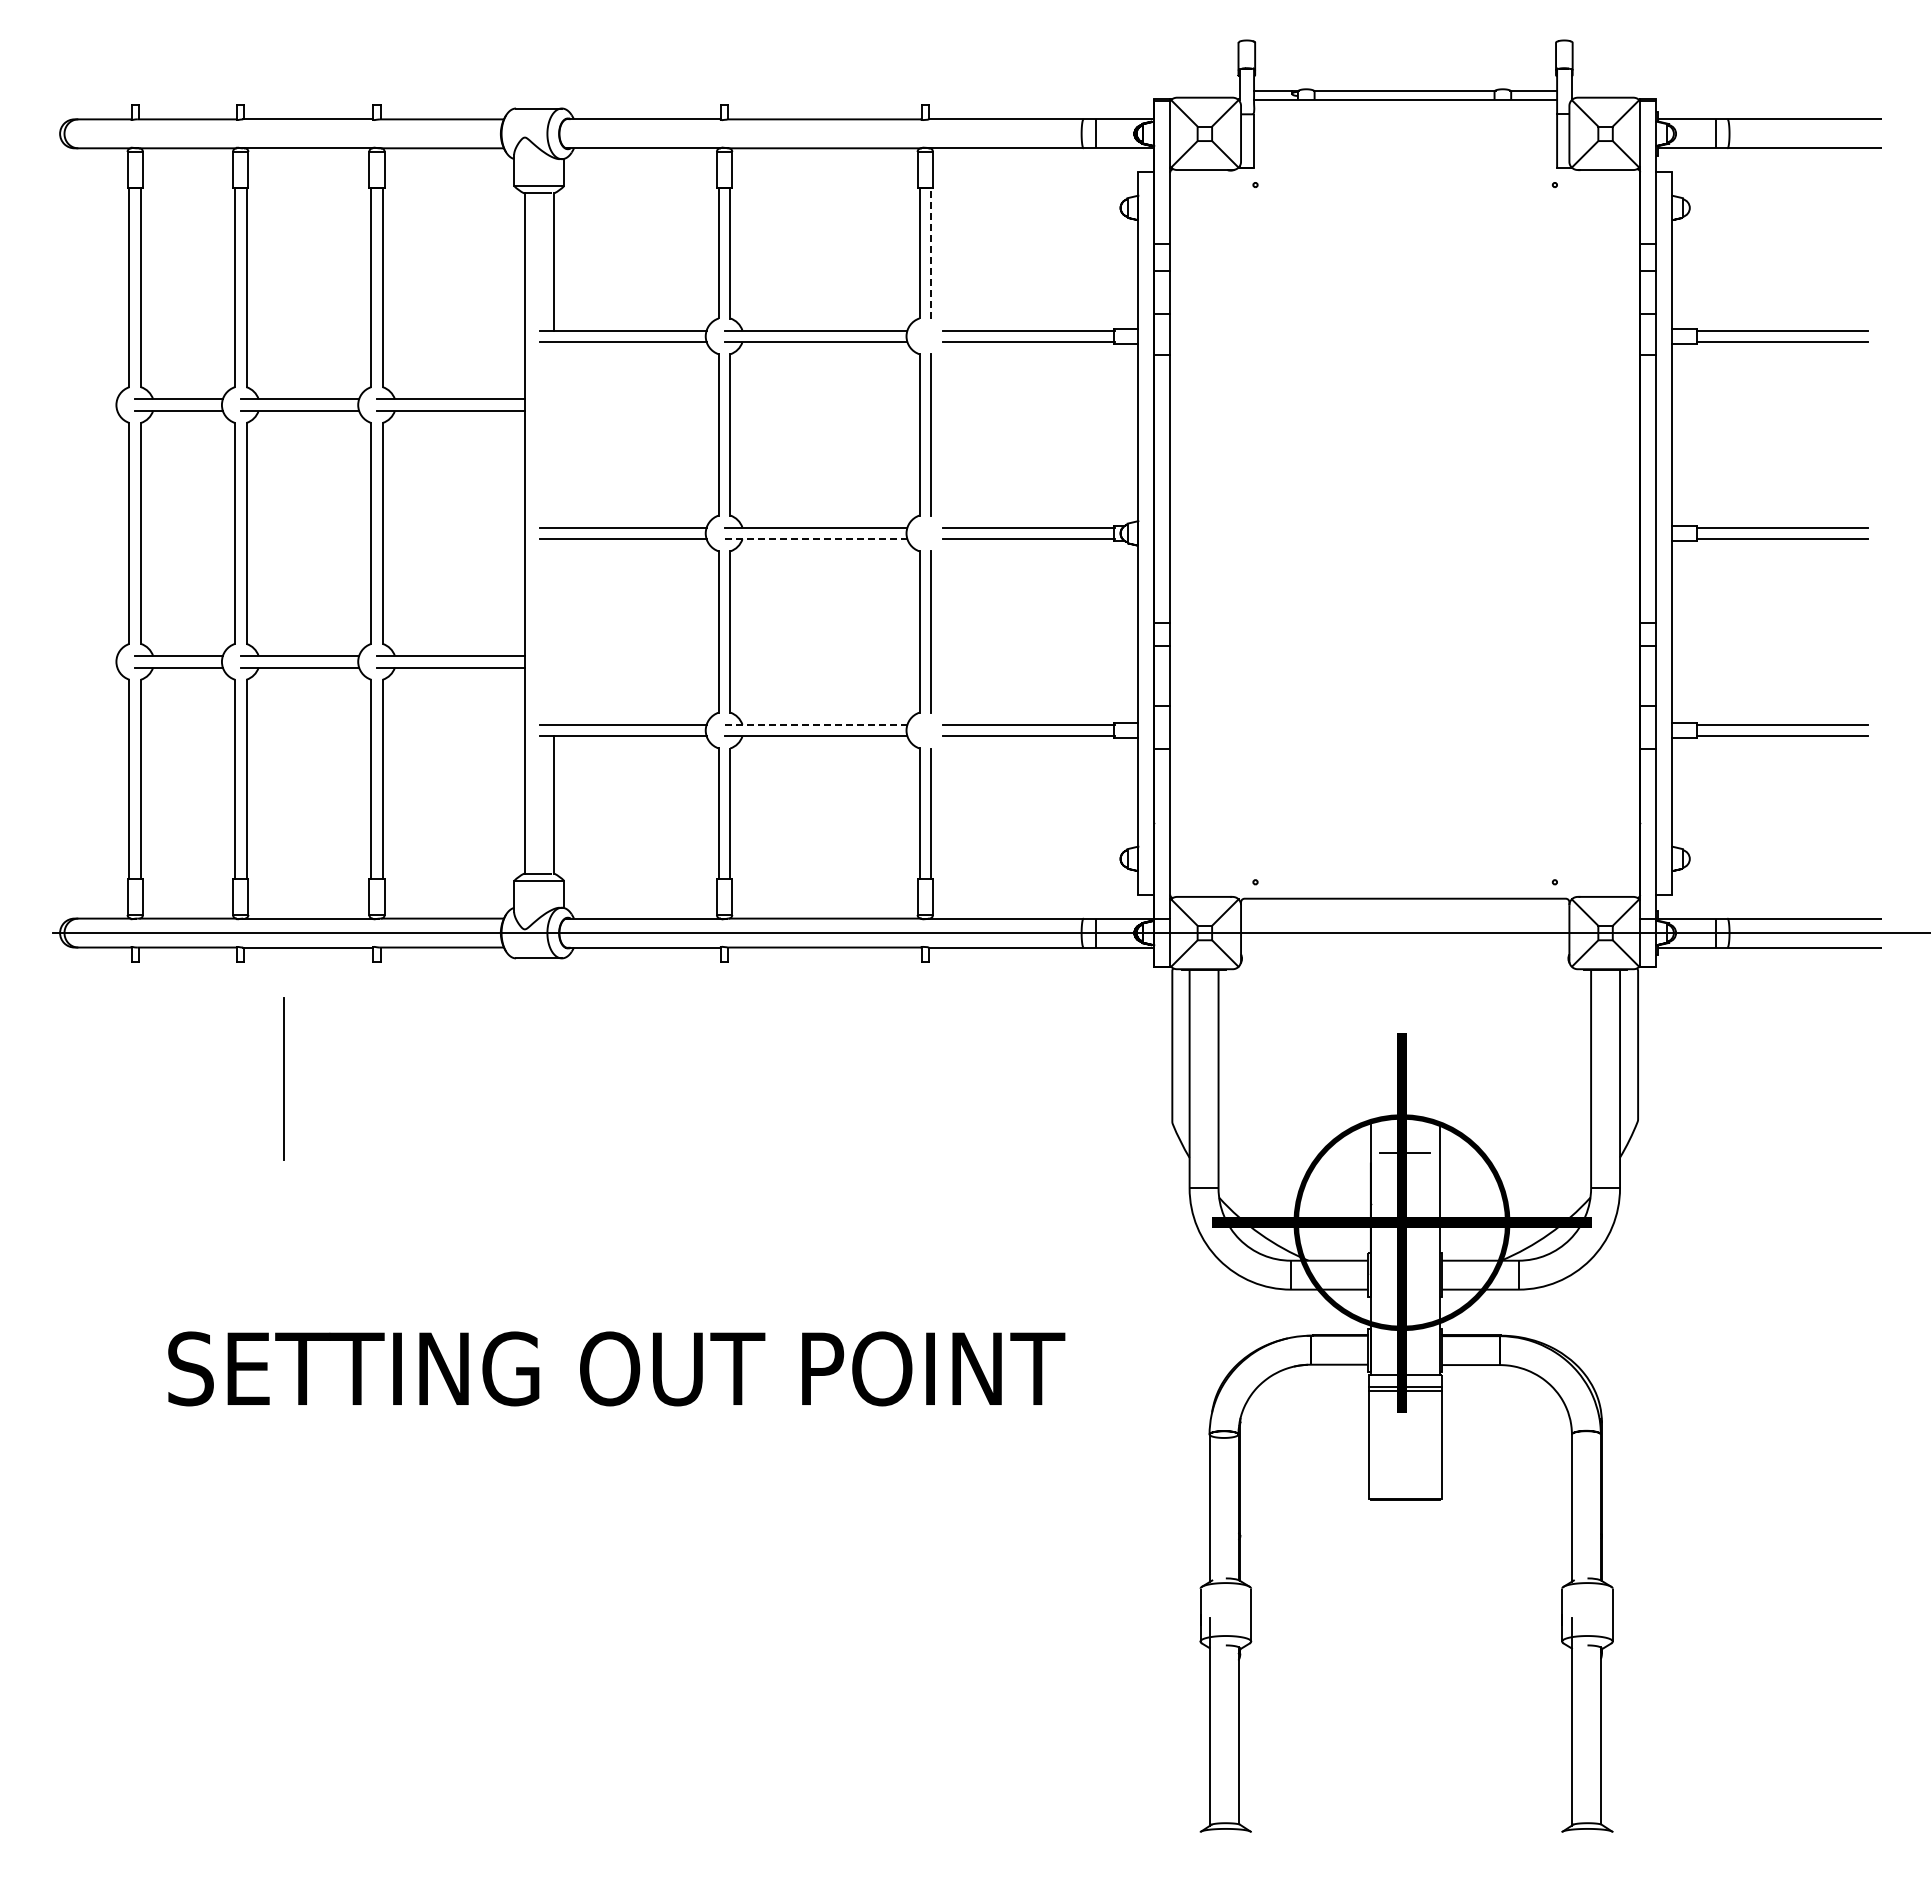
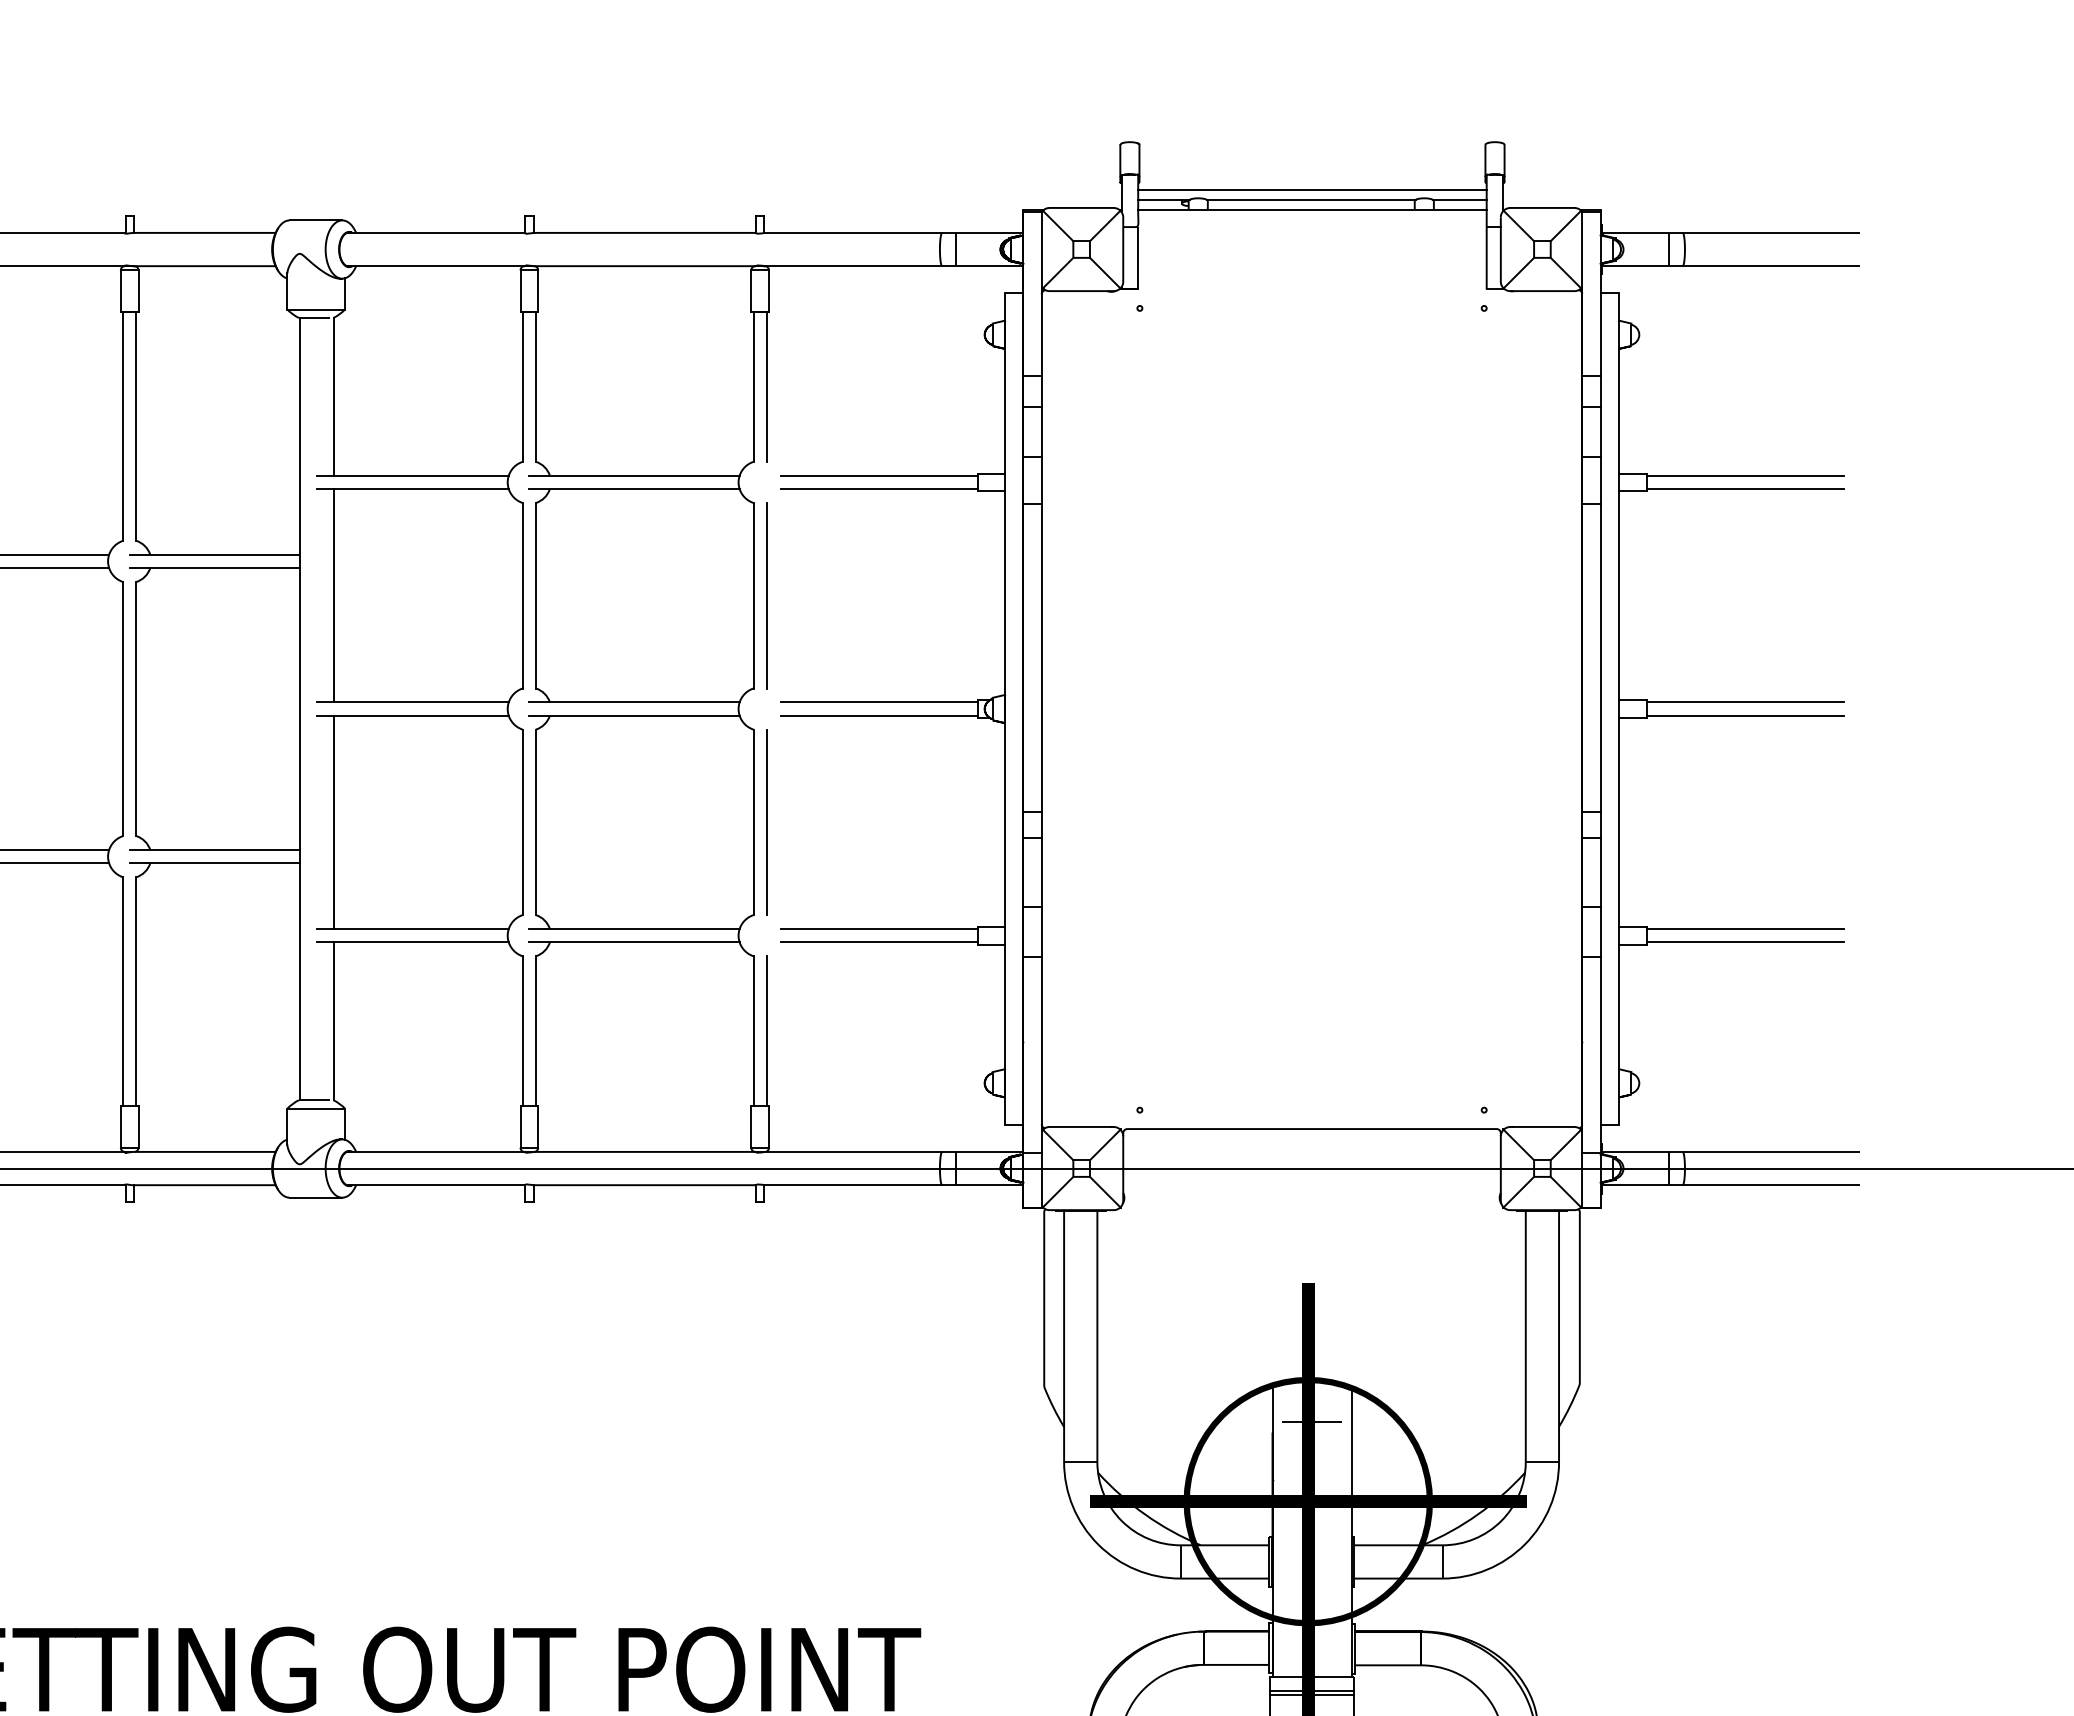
line: (1405, 81) -> (1312, 189), added
line: (931, 252) -> (767, 385), dashed -> solid
line: (554, 434) -> (333, 595), added
line: (816, 539) -> (635, 715), dashed -> solid
line: (554, 631) -> (333, 821), added
line: (816, 724) -> (635, 928), dashed -> solid
line: (283, 1078) -> (22, 1335), removed

